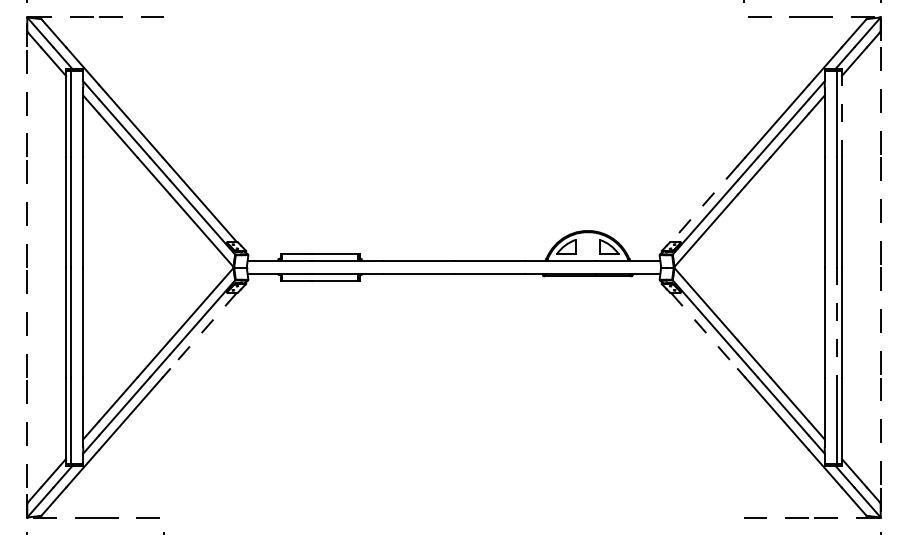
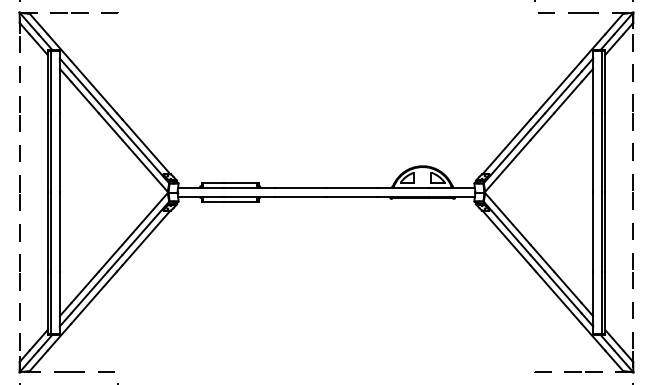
line: (841, 113) -> (605, 81), dashed -> solid
line: (704, 204) -> (506, 147), dashed -> solid
line: (837, 322) -> (602, 232), dashed -> solid
line: (203, 330) -> (146, 237), dashed -> solid
line: (704, 330) -> (506, 237), dashed -> solid

